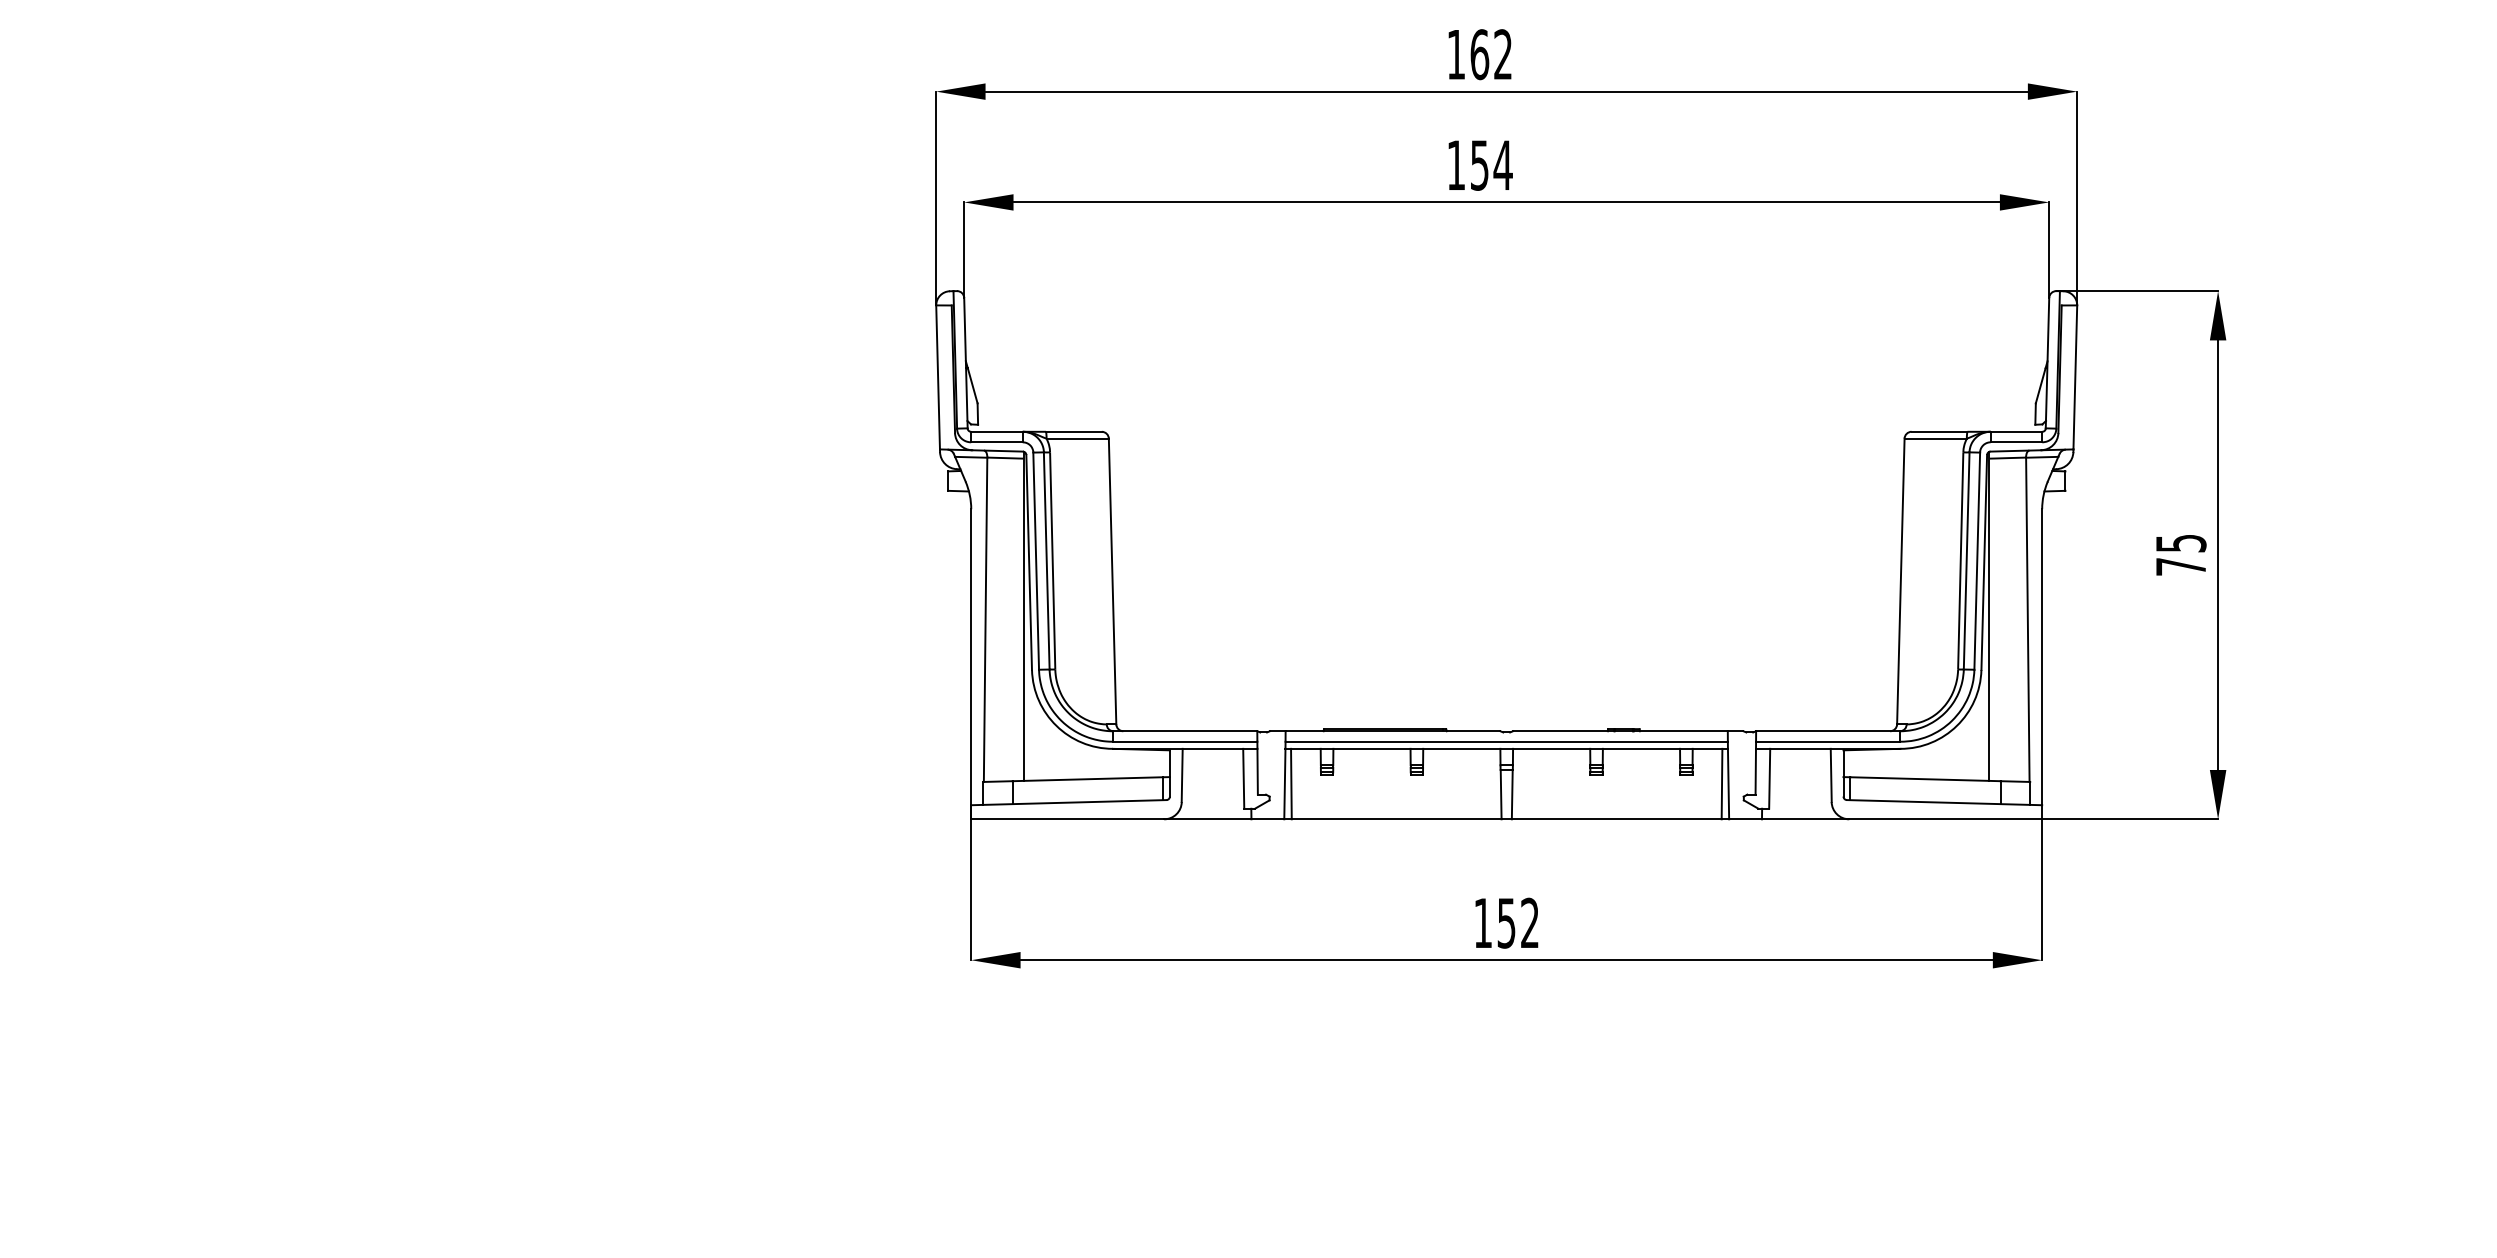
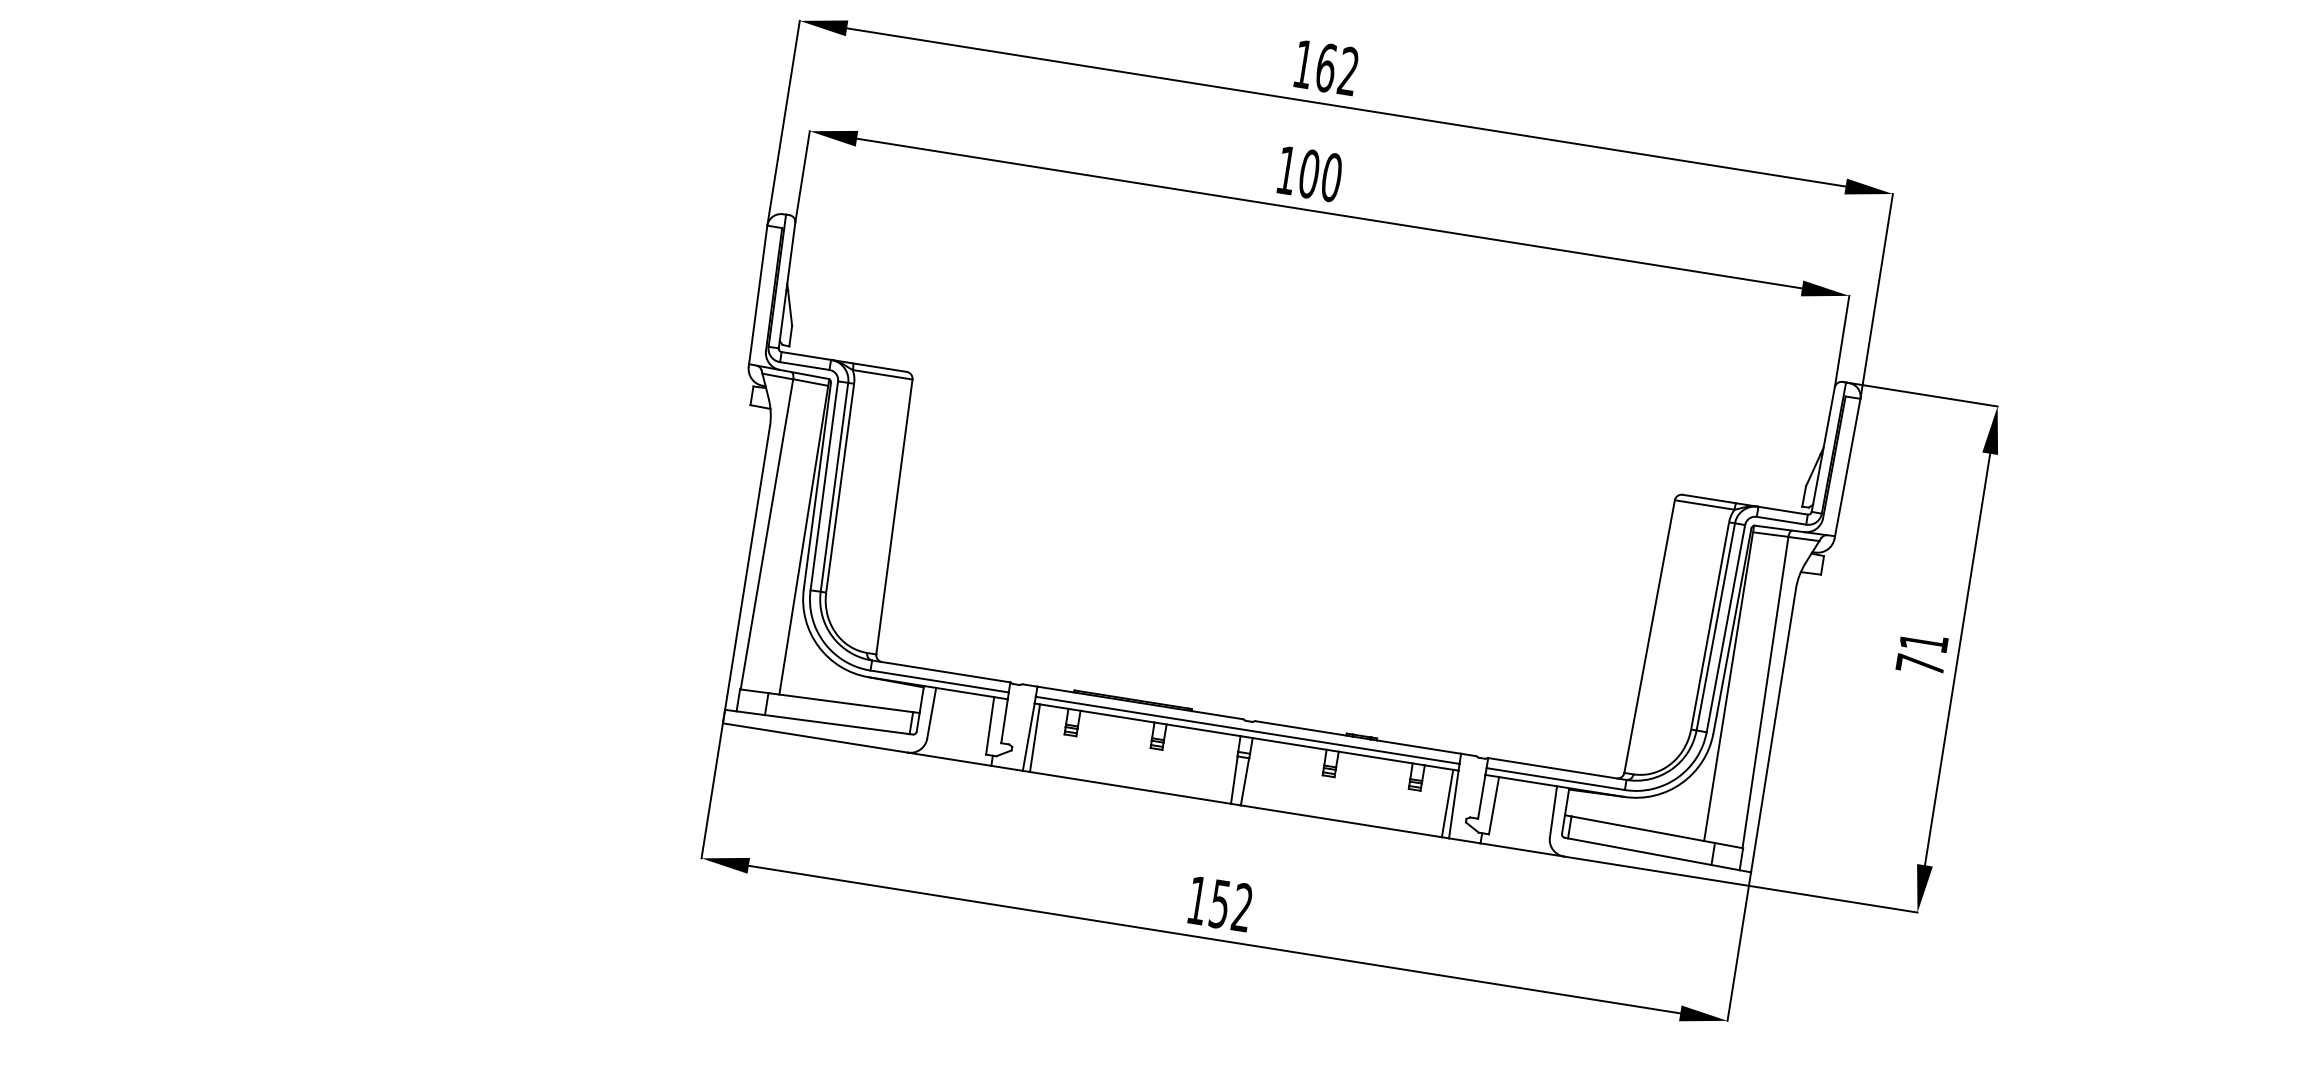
text: (1491, 164) -> (1320, 174), 154 -> 100
text: (2181, 543) -> (1924, 642), 75 -> 71

